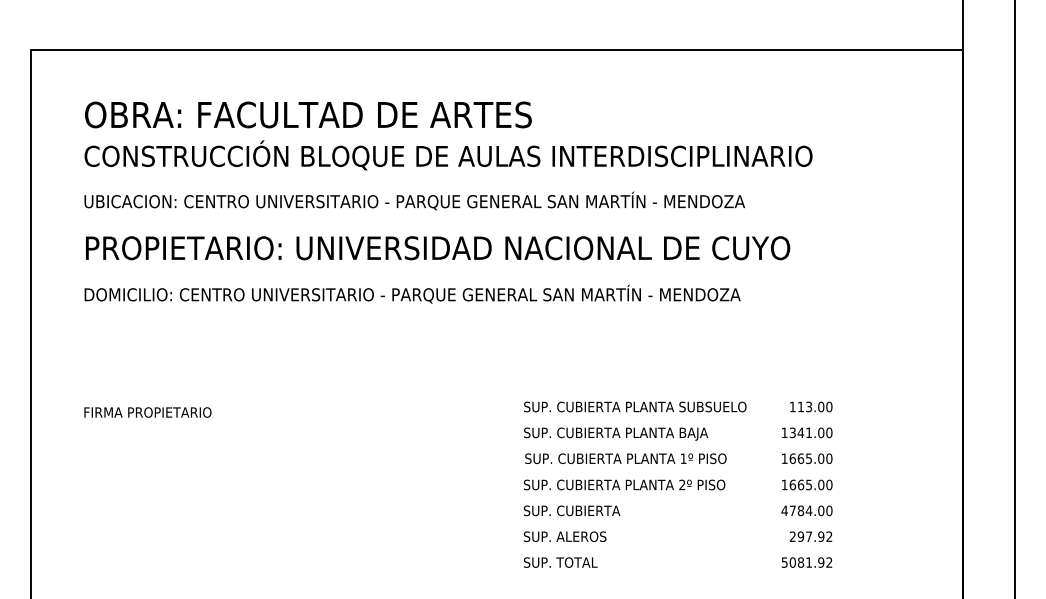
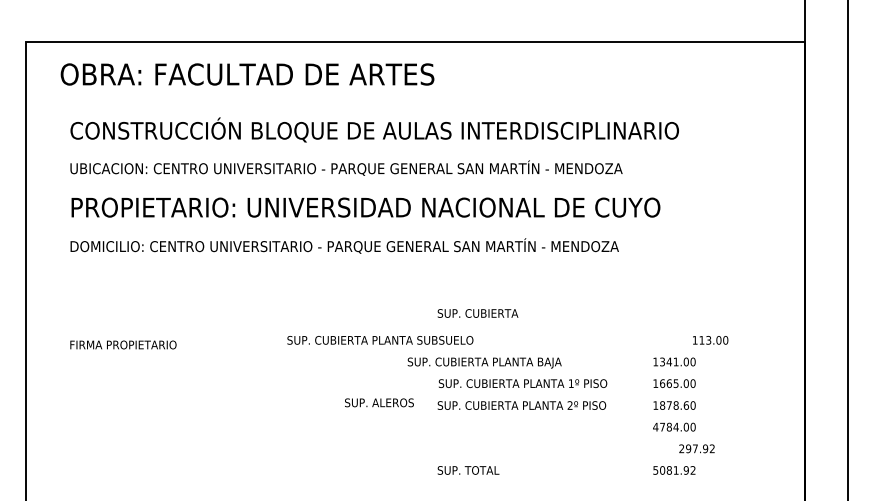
text: (308, 114) -> (247, 74), moved
text: (635, 406) -> (380, 339), moved
text: (811, 406) -> (710, 339), moved
text: (616, 433) -> (485, 362), moved
text: (806, 484) -> (674, 405), 1665.00 -> 1878.60
text: (571, 510) -> (477, 313), moved
text: (565, 536) -> (379, 402), moved
text: (810, 536) -> (696, 448), moved

